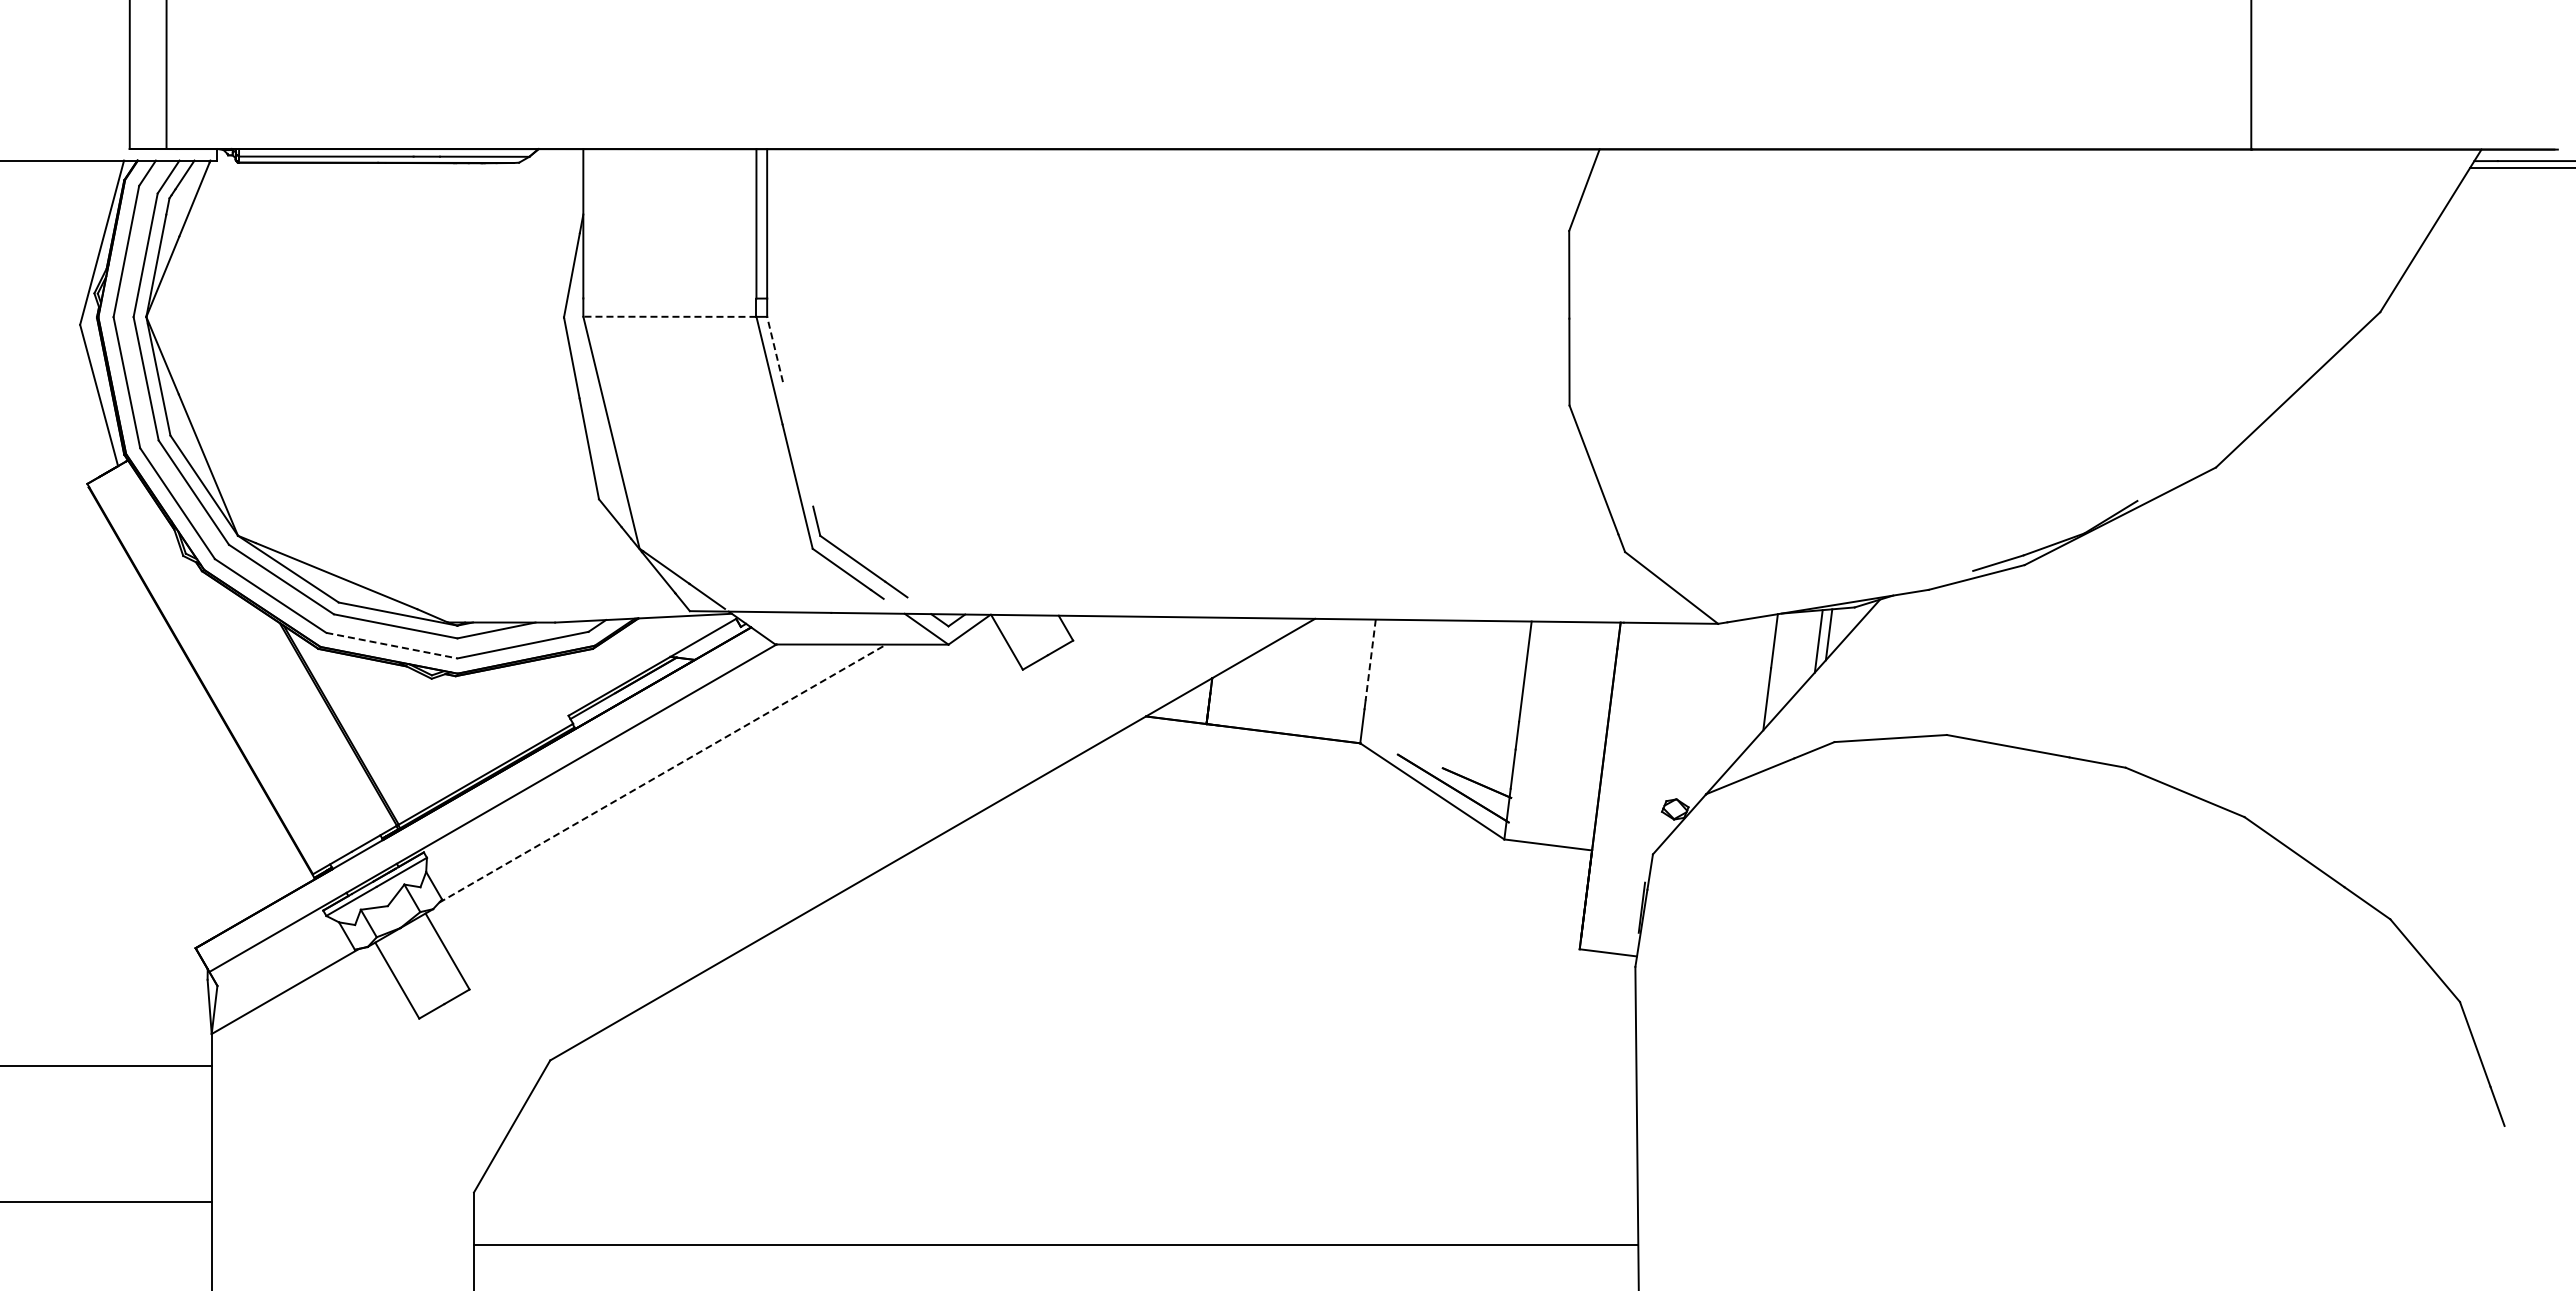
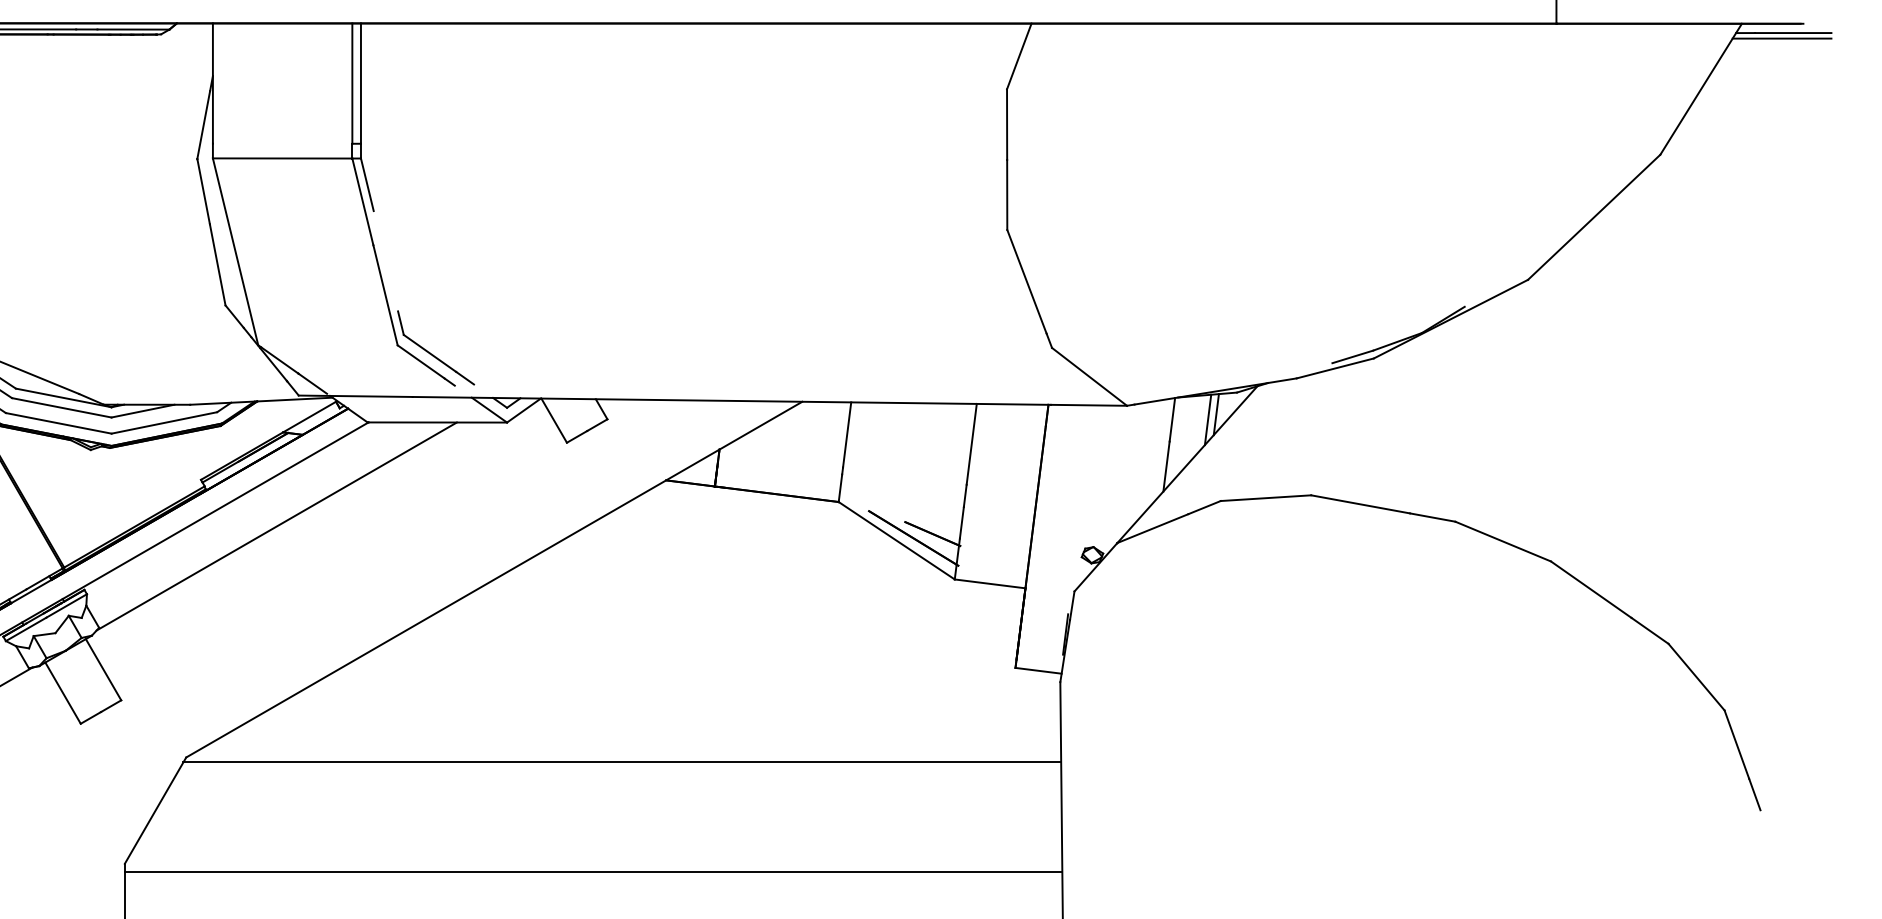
line: (669, 316) -> (282, 158), dashed -> solid
line: (775, 349) -> (367, 184), dashed -> solid
line: (391, 645) -> (58, 423), dashed -> solid
line: (1370, 660) -> (846, 435), dashed -> solid
line: (663, 773) -> (277, 526), dashed -> solid
line: (1091, 1066) -> (622, 762), added
line: (1055, 1245) -> (593, 871), moved

